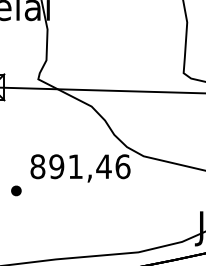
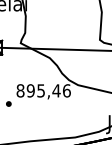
text: (74, 166) -> (40, 90), 891,46 -> 895,46

